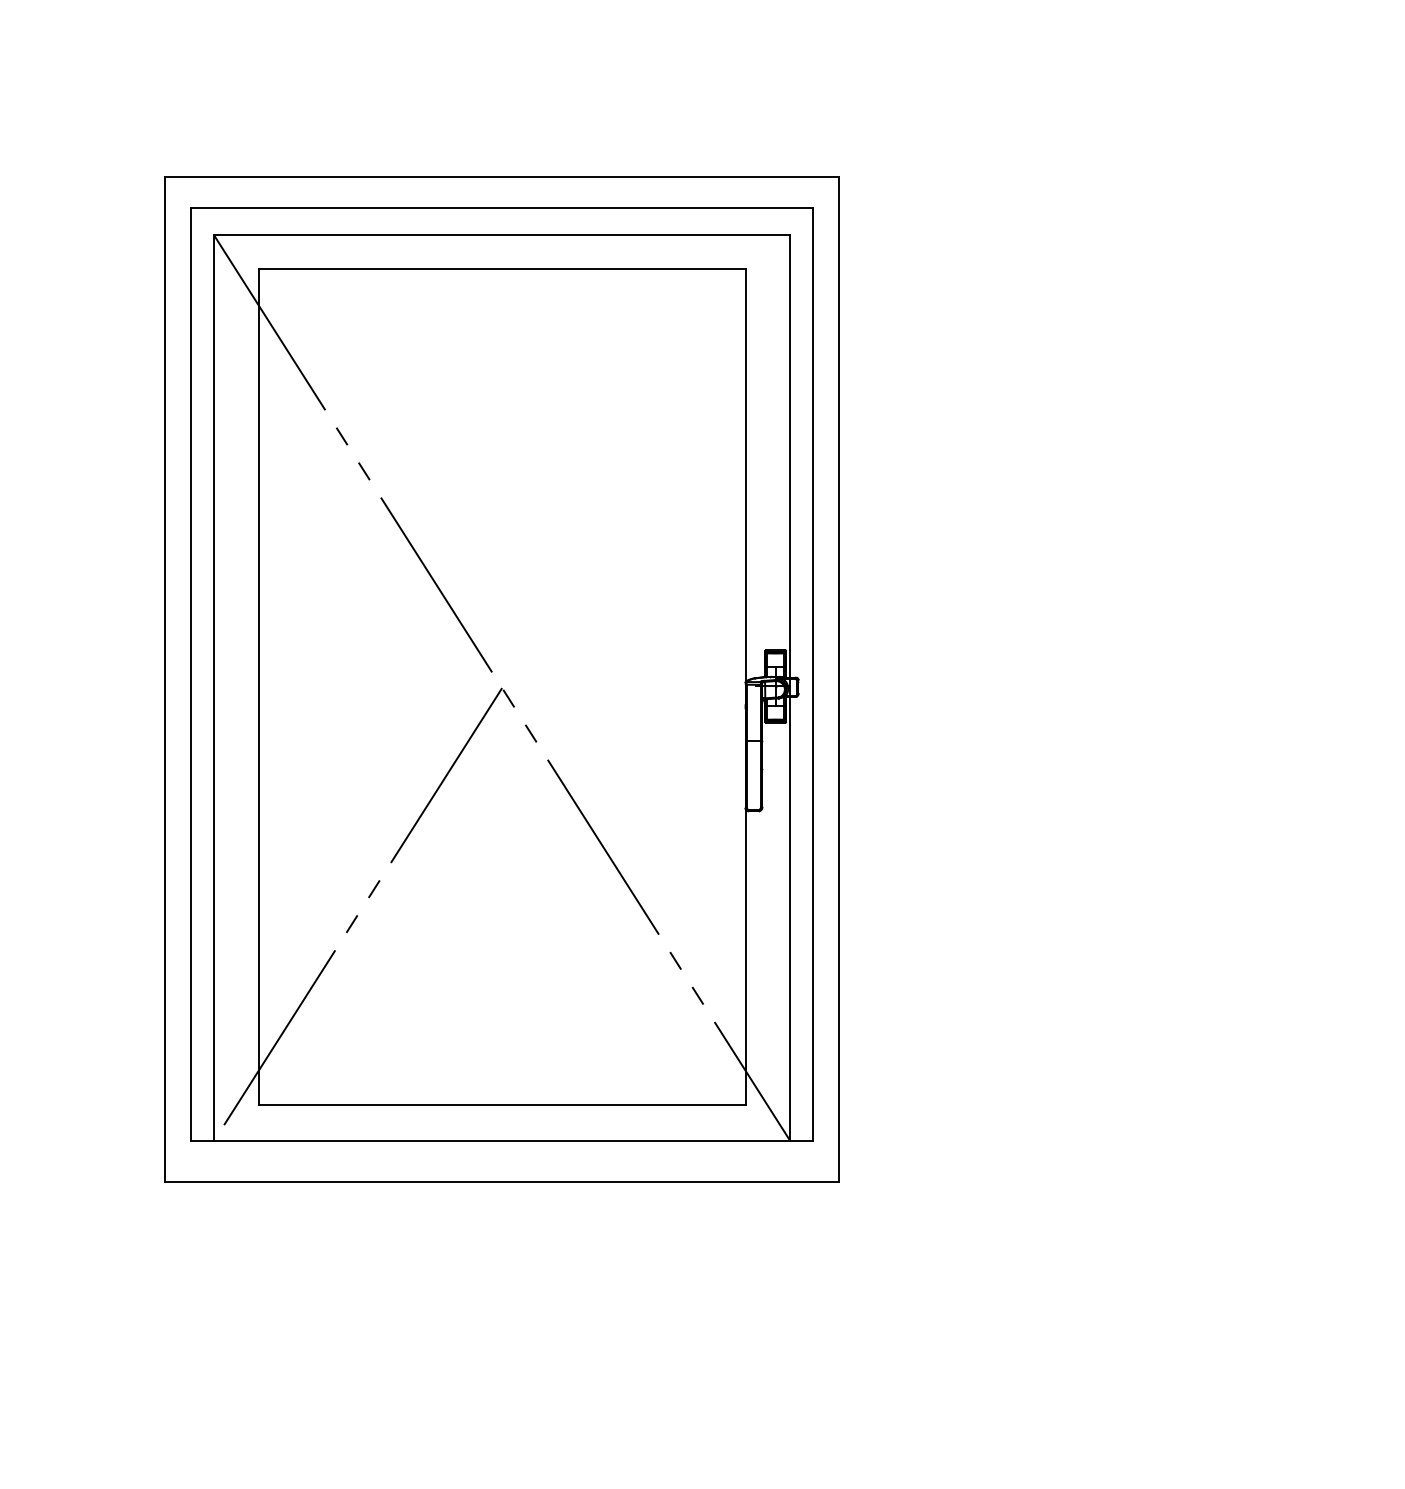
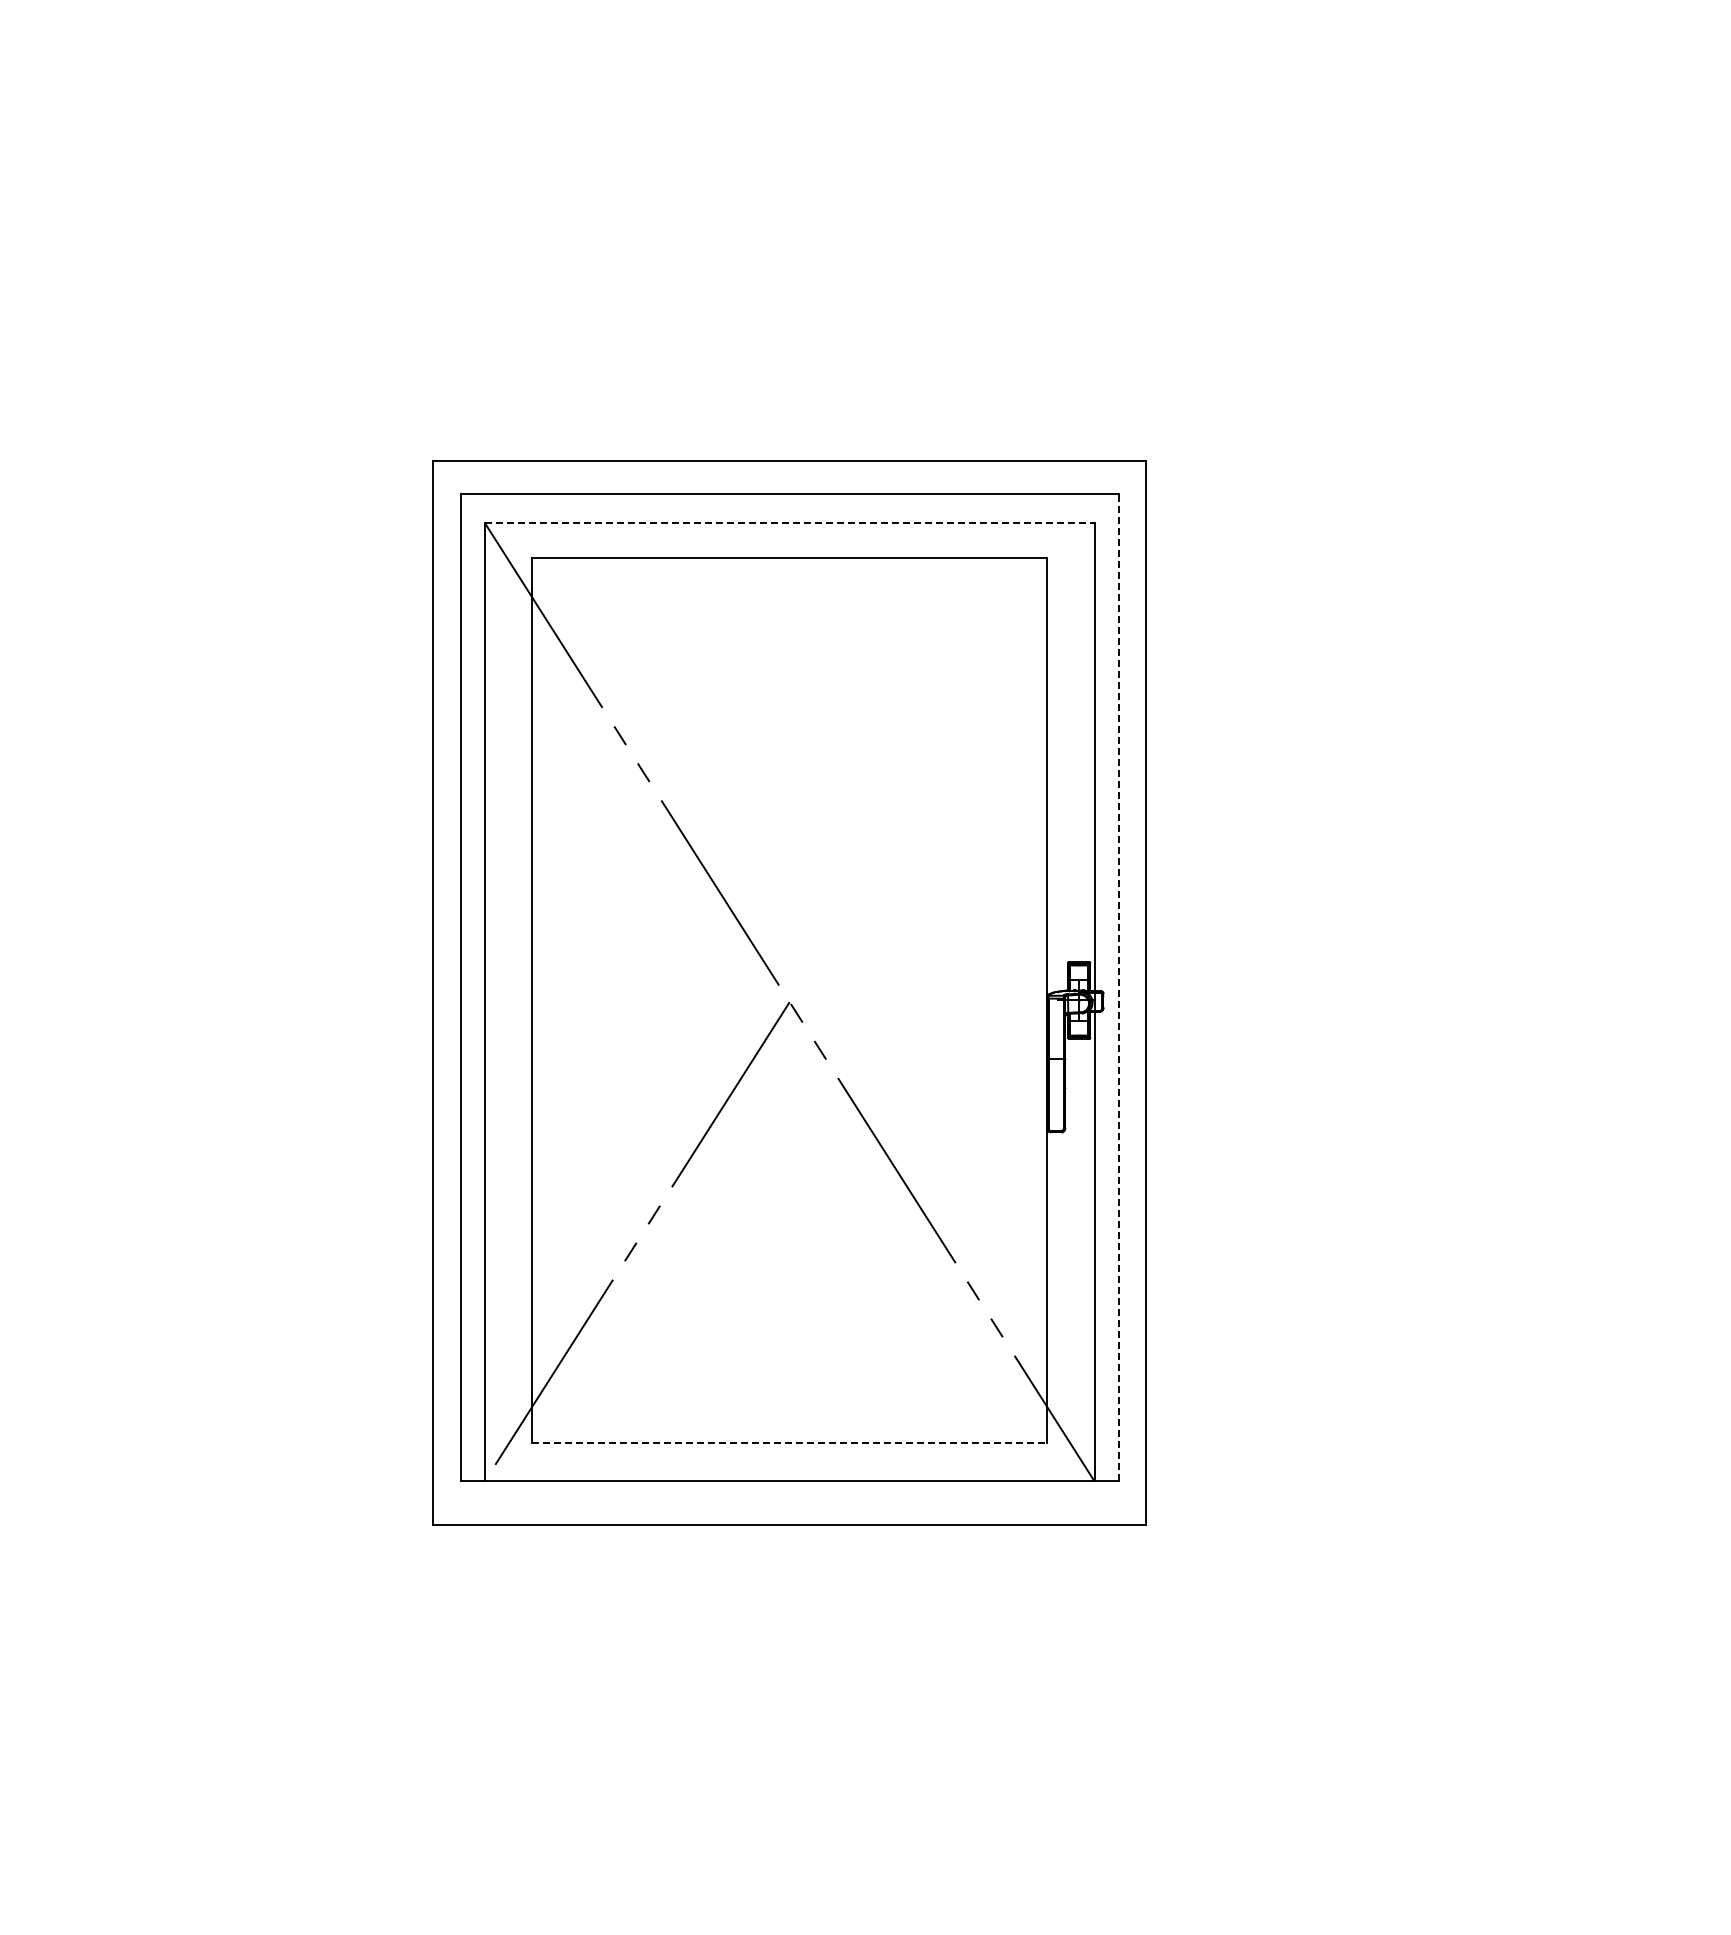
line: (501, 235) -> (789, 522), solid -> dashed
line: (812, 674) -> (1118, 987), solid -> dashed
line: (501, 1104) -> (789, 1443), solid -> dashed

